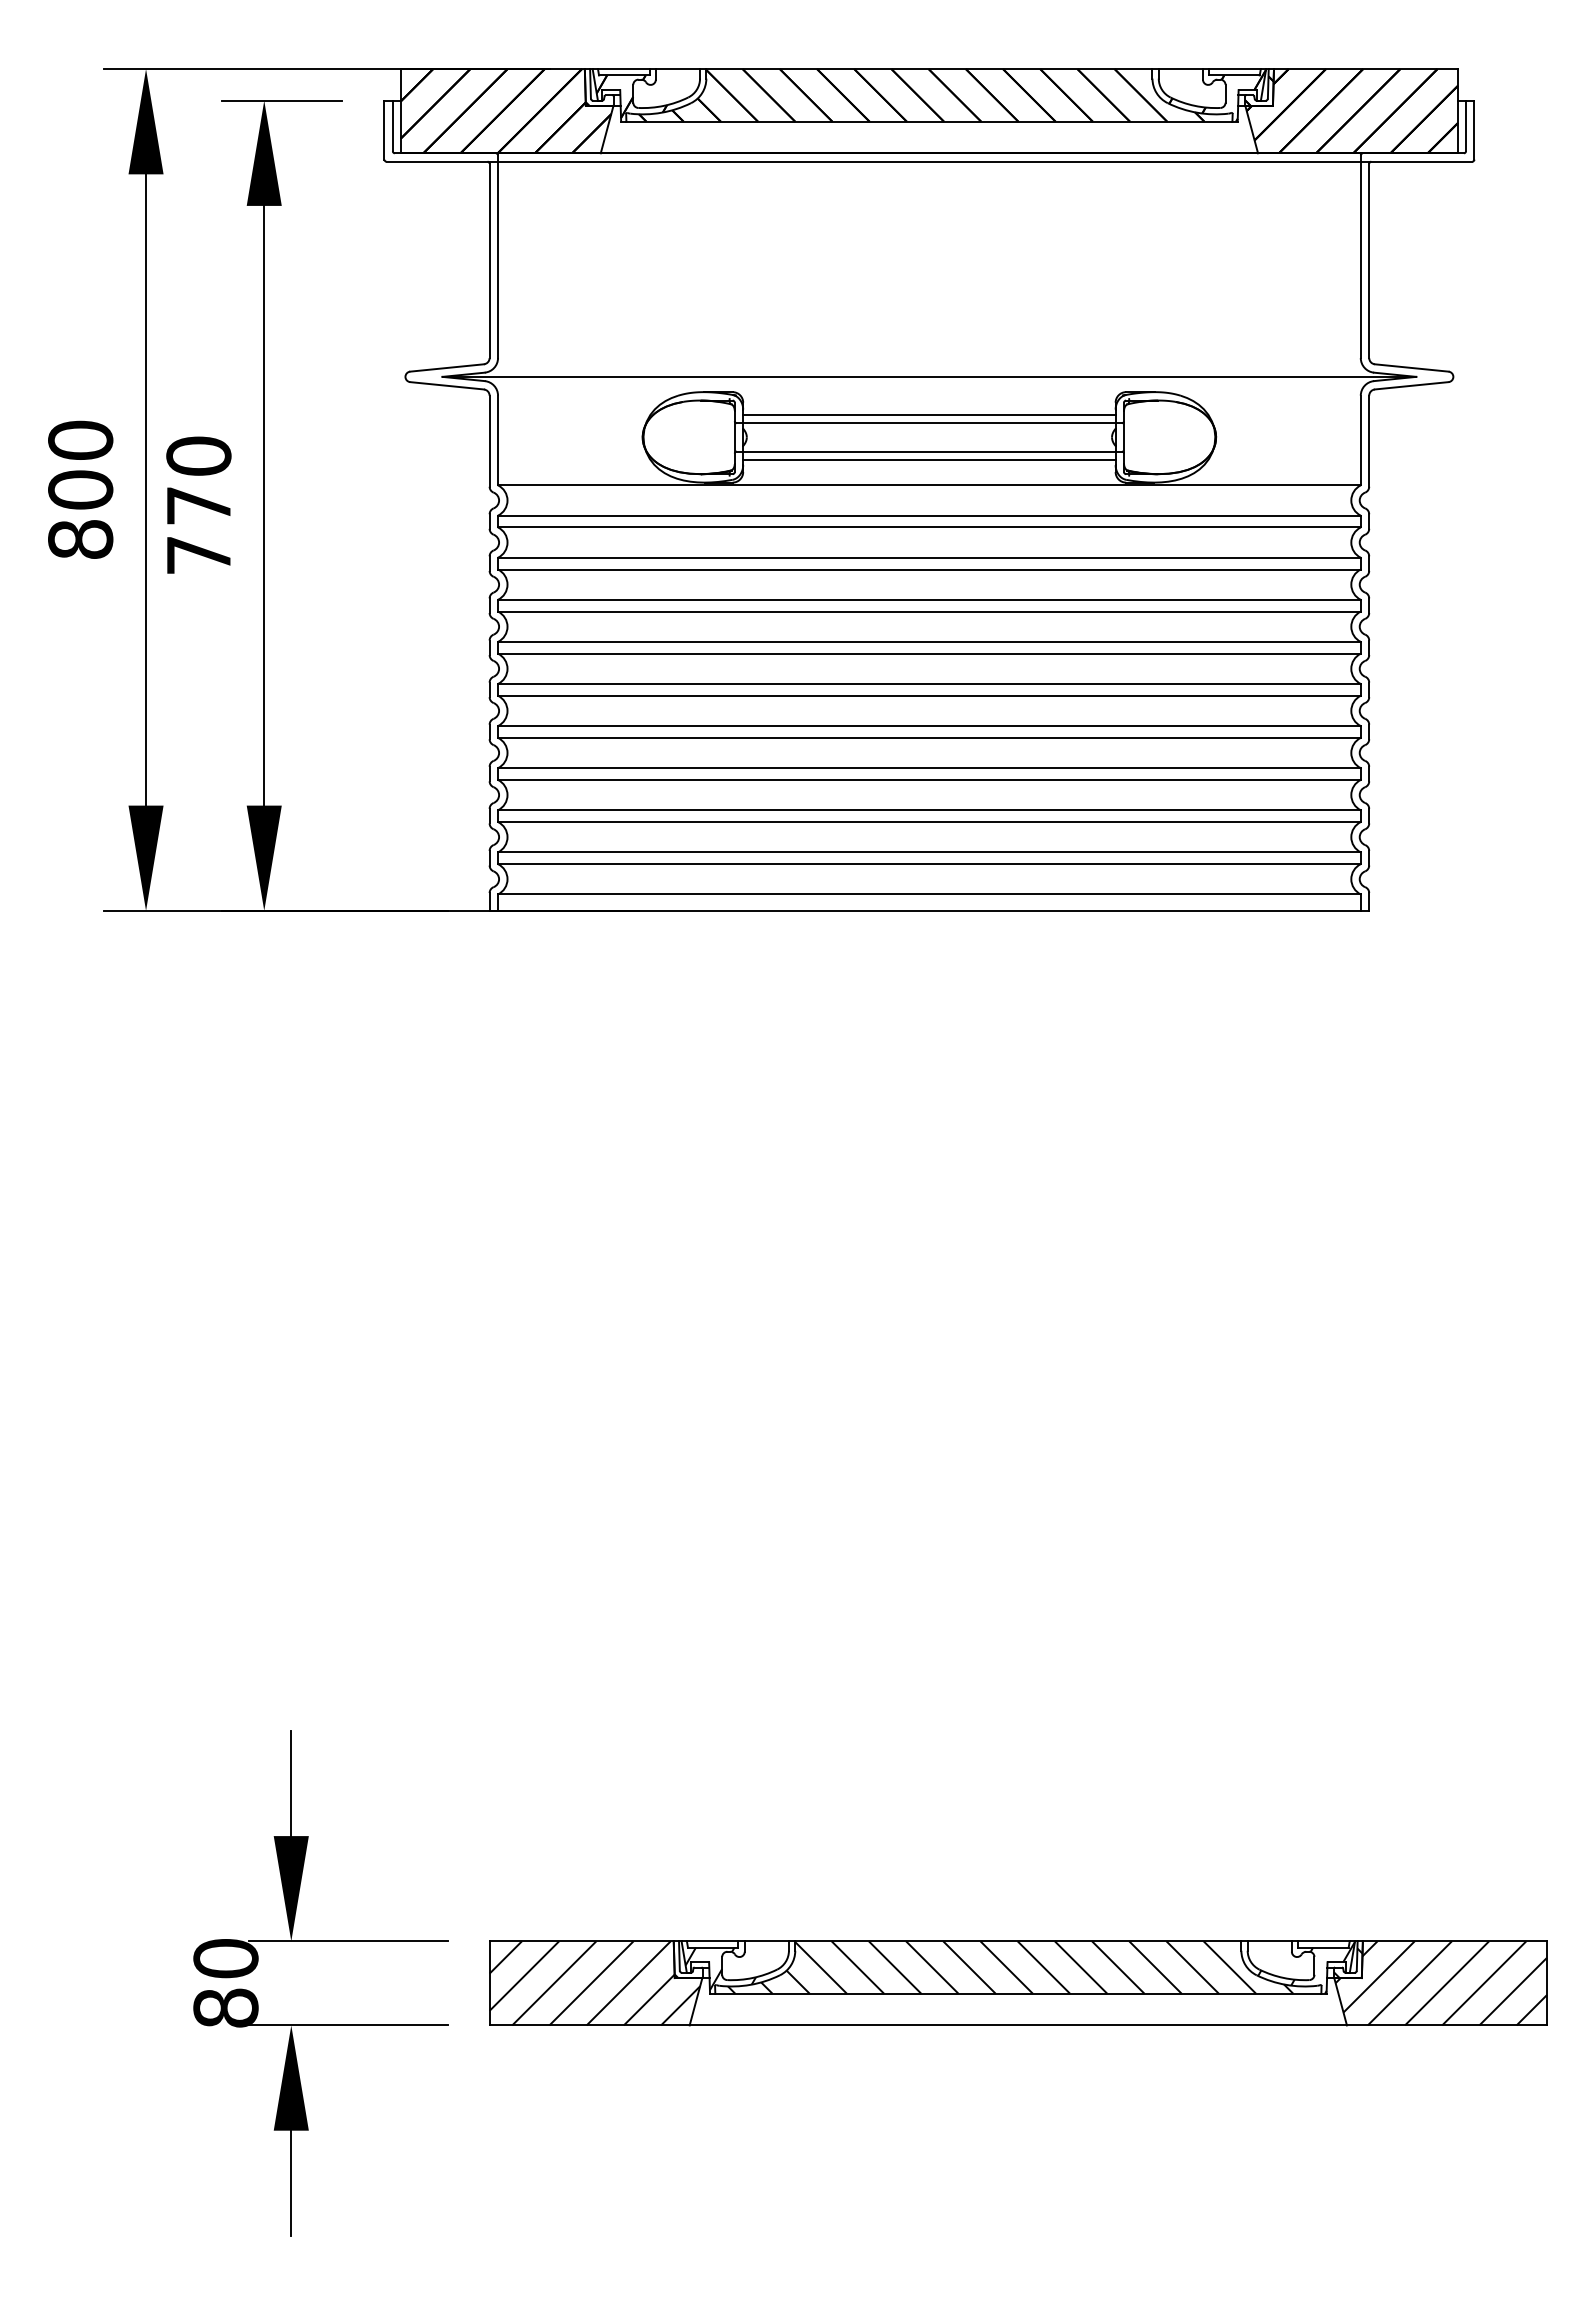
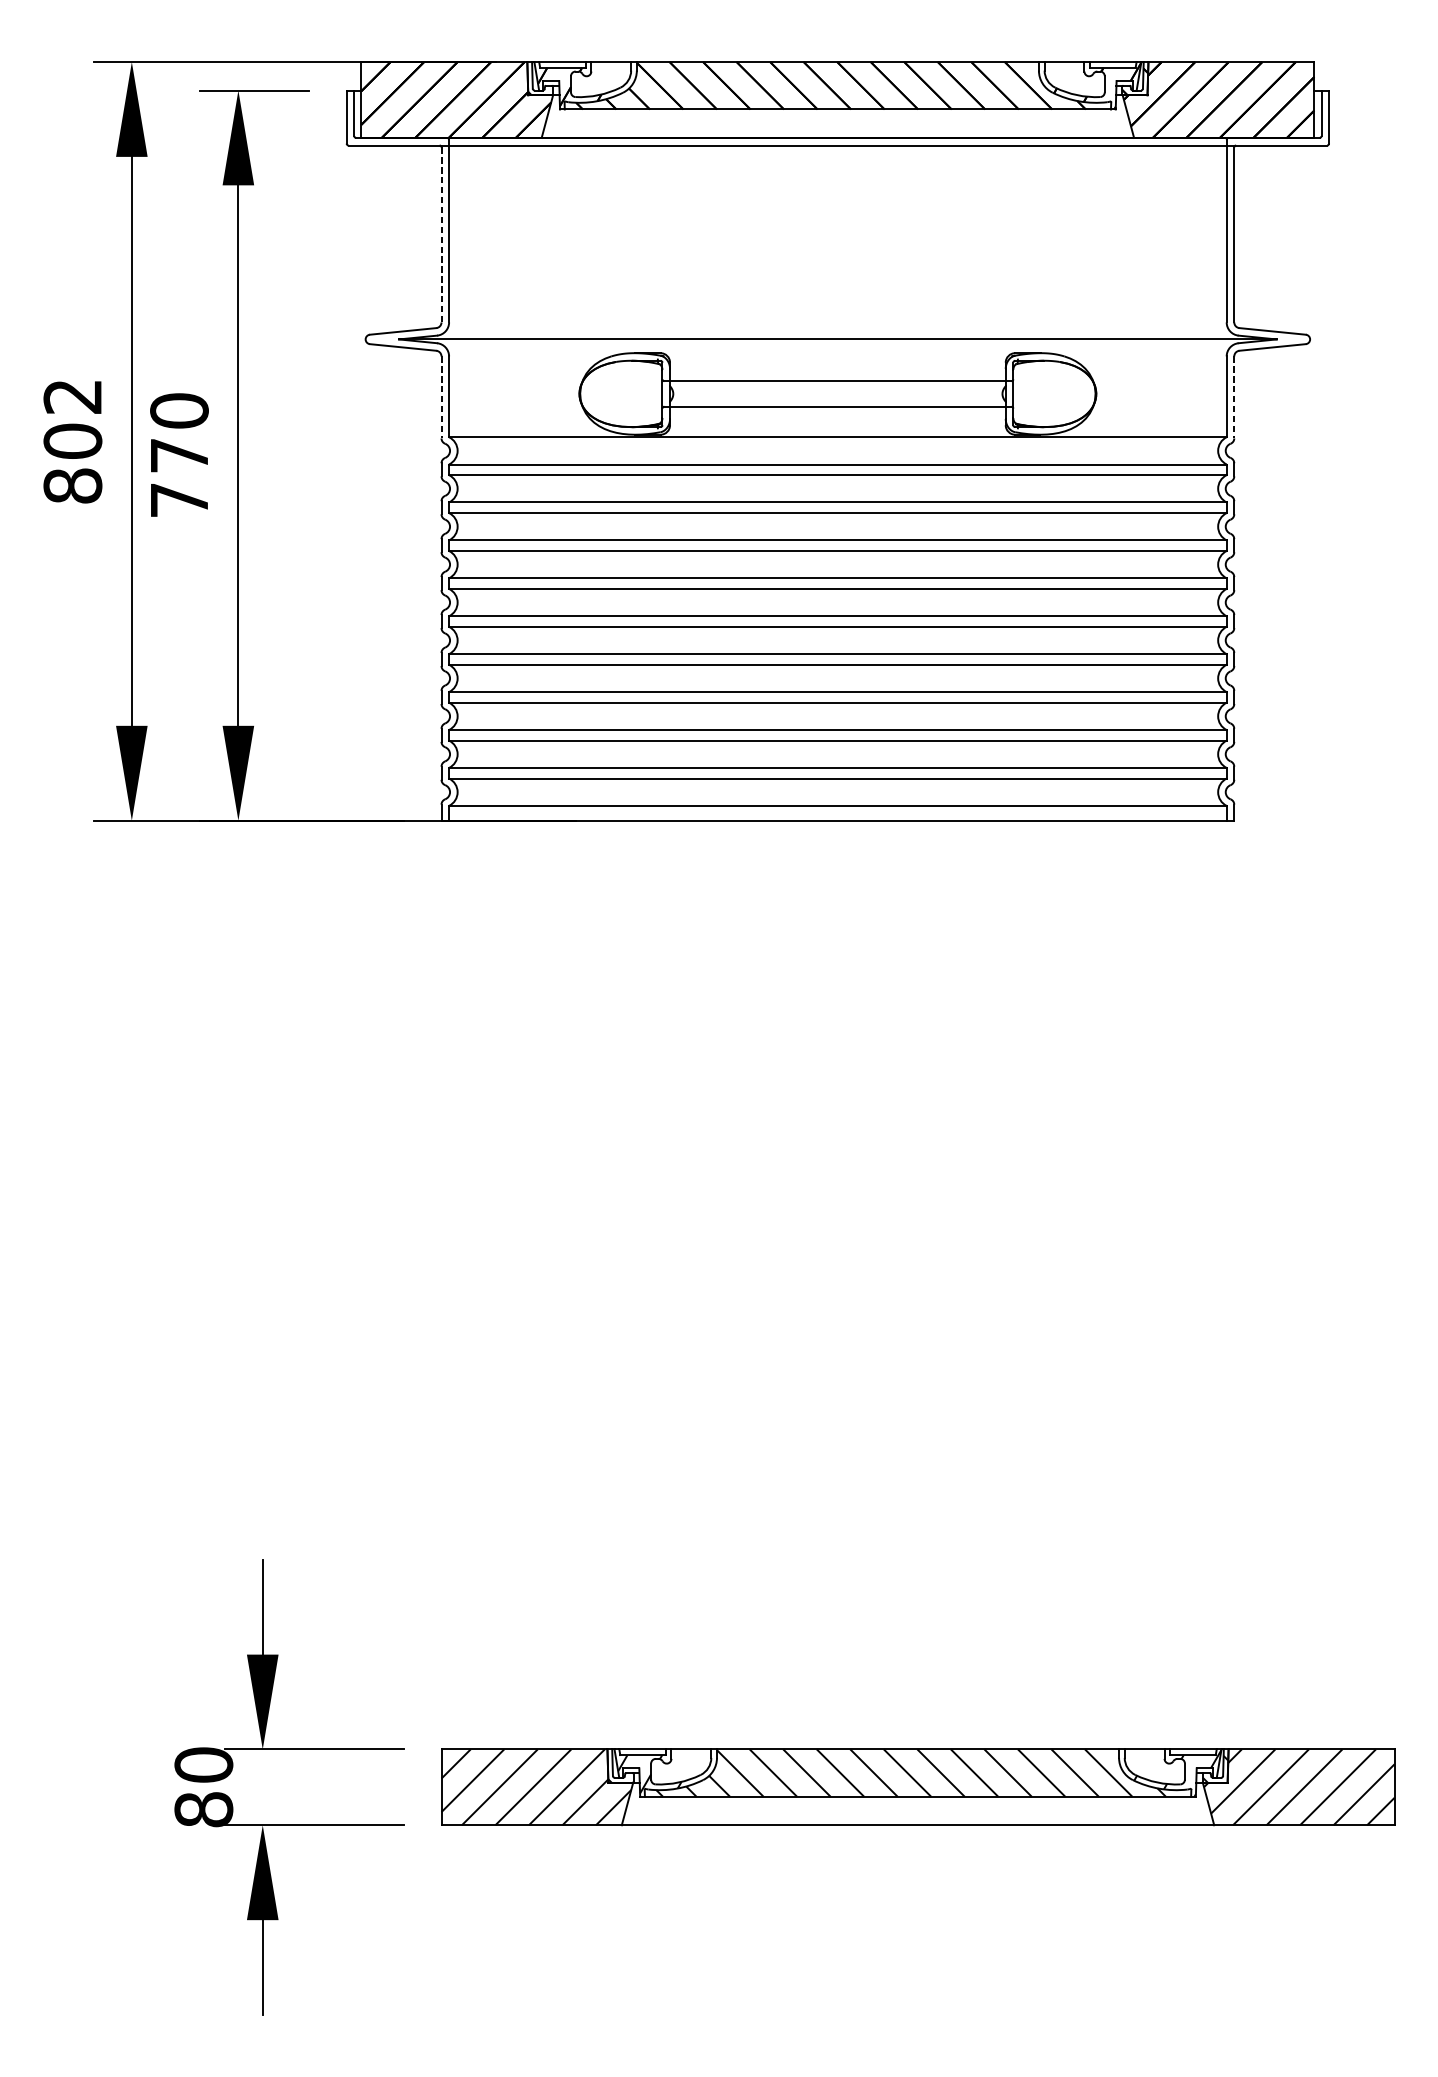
line: (489, 261) -> (441, 235), solid -> dashed
line: (929, 414) -> (837, 373), removed
text: (80, 439) -> (72, 395), 800 -> 802
line: (489, 441) -> (441, 397), solid -> dashed
line: (1369, 441) -> (1234, 397), solid -> dashed
line: (929, 459) -> (837, 413), removed

